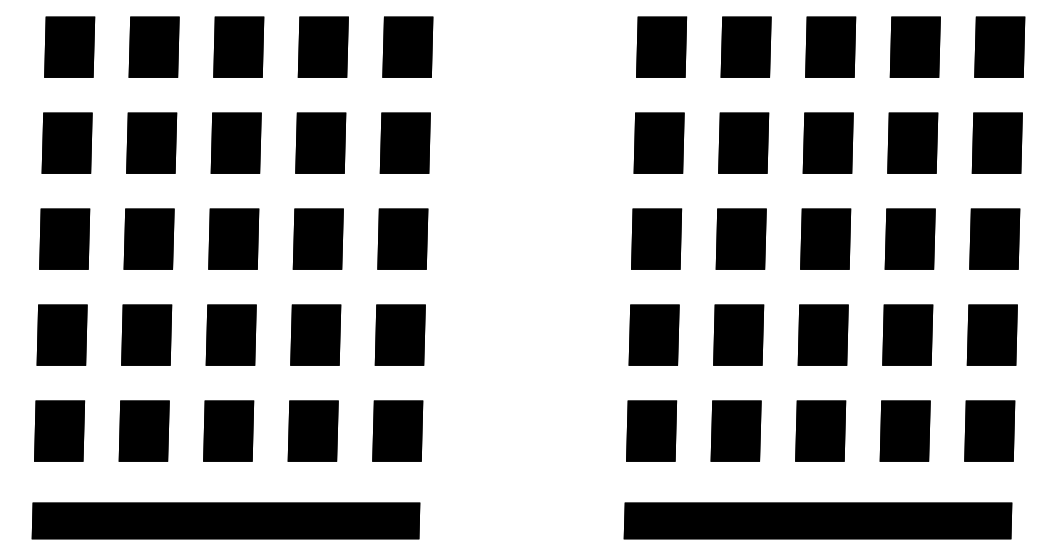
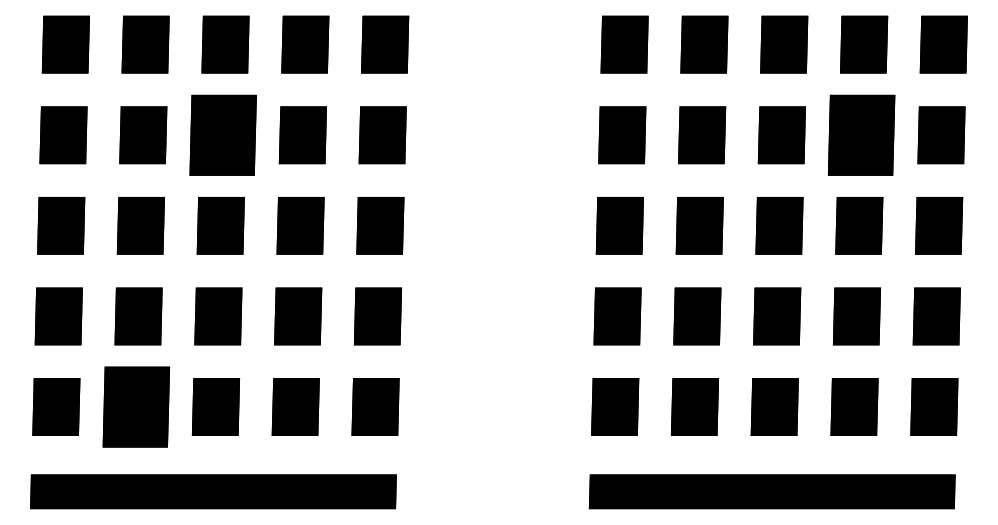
part: (235, 142) -> (222, 134), size x1.4
part: (912, 142) -> (861, 134), size x1.4
part: (143, 430) -> (135, 406), size x1.4

